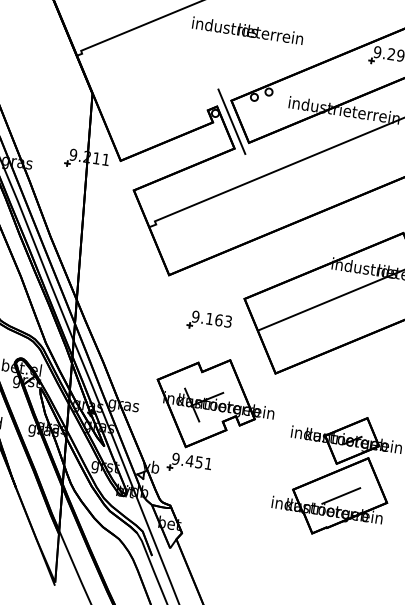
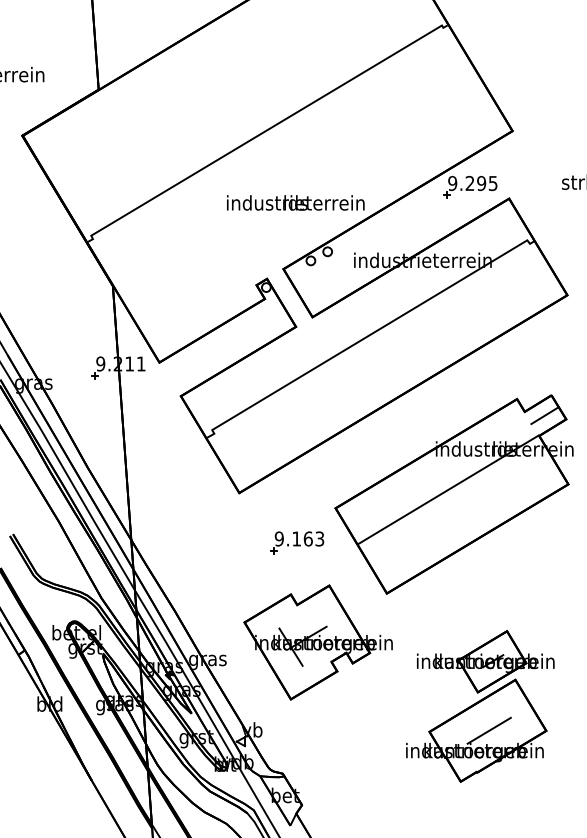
text: (247, 30) -> (295, 202), moved
line: (231, 121) -> (287, 294), removed
part: (189, 464) -> (298, 719), removed

